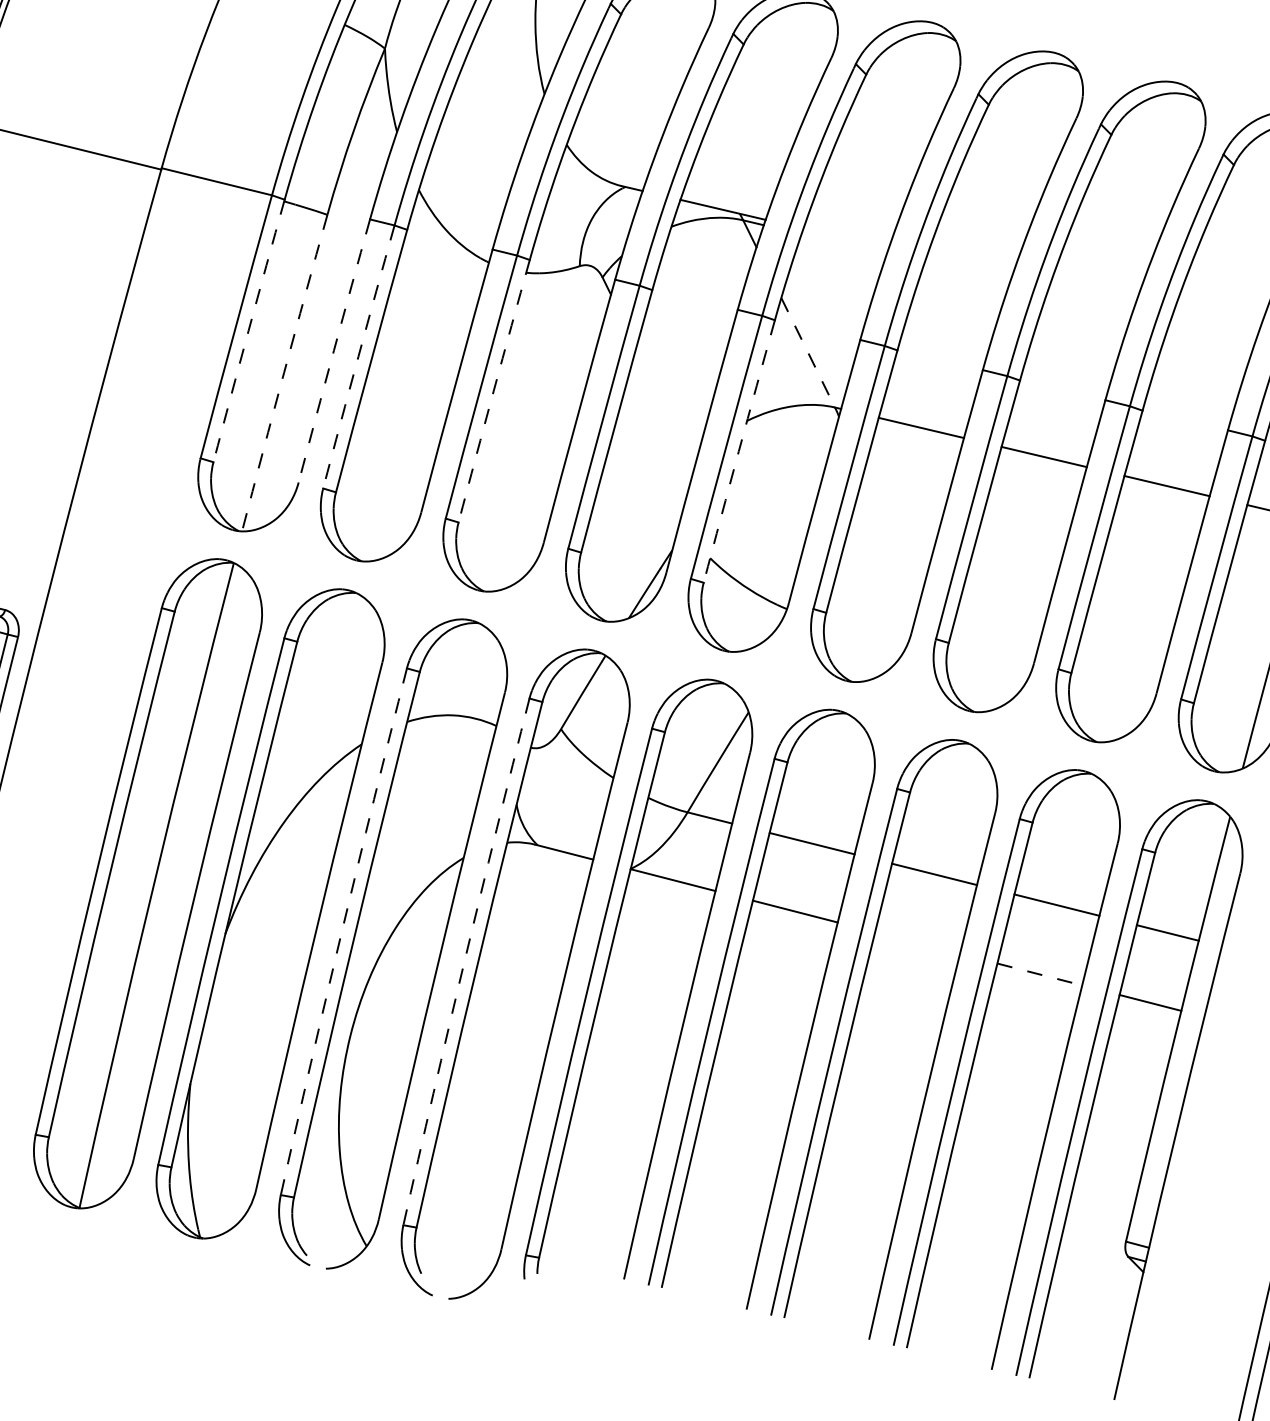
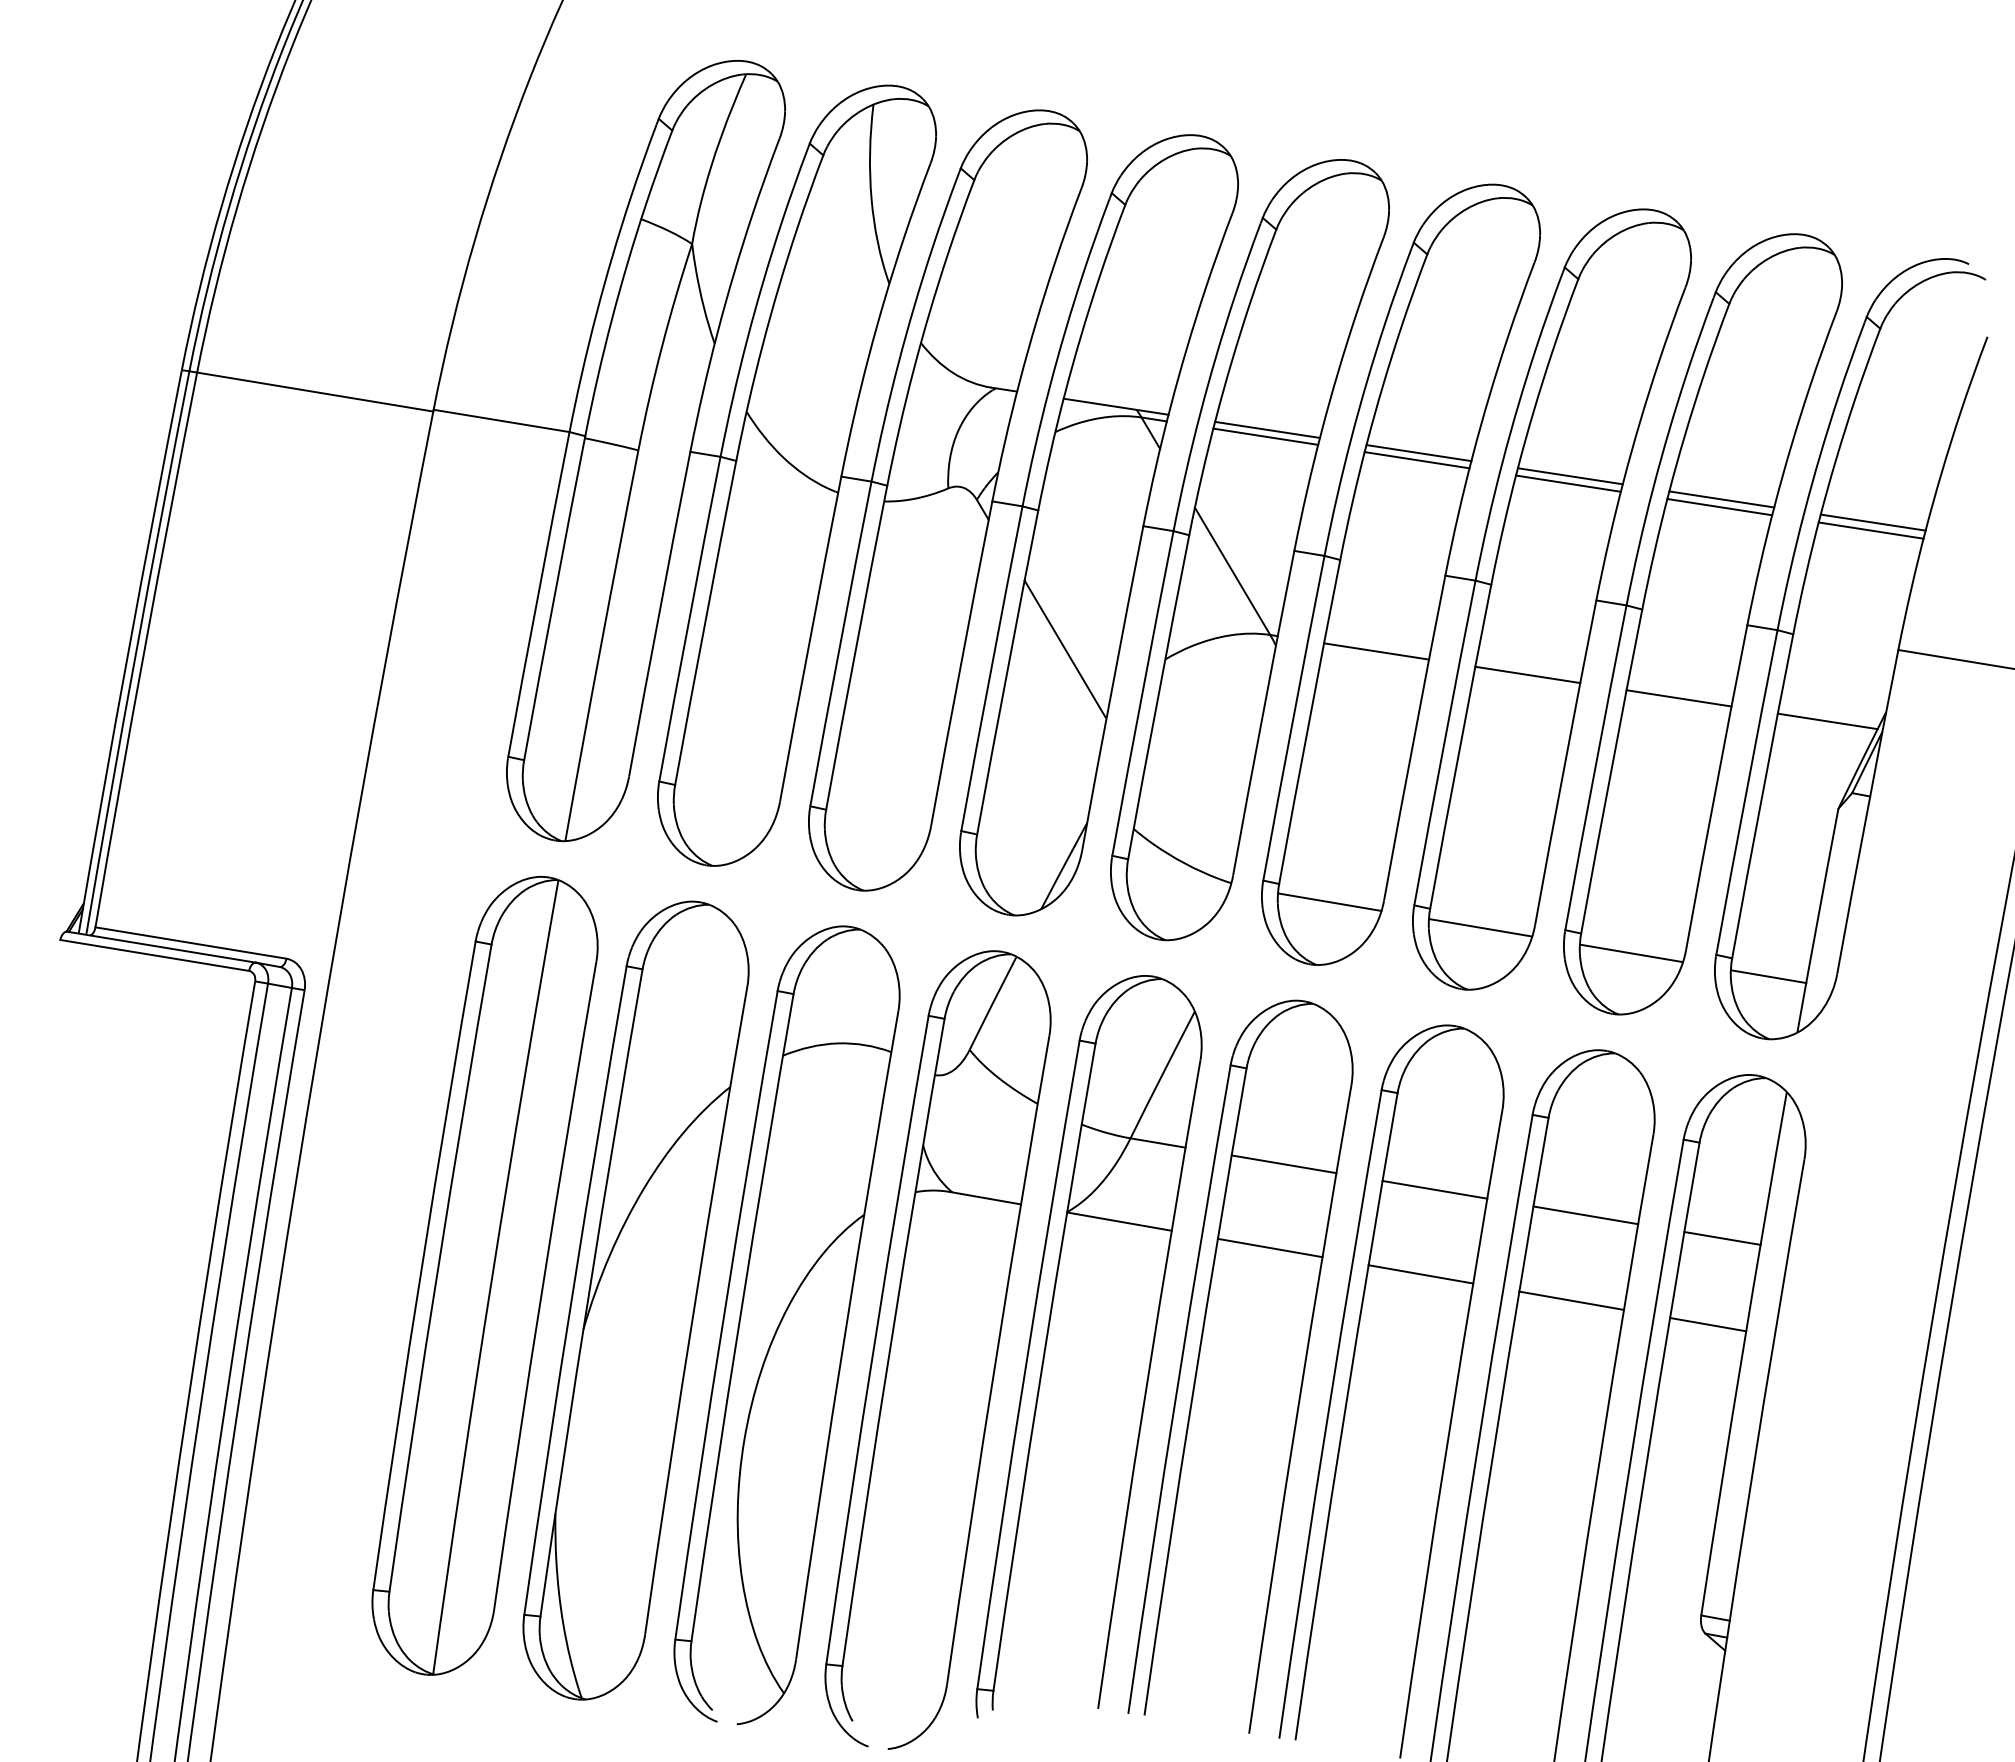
line: (846, 238) -> (1267, 429), added
line: (843, 244) -> (1265, 436), added
line: (968, 267) -> (1418, 453), added
line: (966, 273) -> (1416, 460), added
line: (1091, 296) -> (1569, 476), added
line: (1090, 302) -> (1568, 483), added
line: (1214, 325) -> (1721, 499), added
arc: (248, 331) -> (554, 598), dashed -> solid
line: (1212, 331) -> (1719, 507), added
arc: (334, 351) -> (659, 614), dashed -> solid
line: (808, 352) -> (1232, 571), dashed -> solid
arc: (358, 357) -> (689, 619), dashed -> solid
arc: (284, 372) -> (601, 645), dashed -> solid
arc: (494, 391) -> (856, 647), dashed -> solid
line: (664, 405) -> (1064, 648), added
arc: (739, 451) -> (1158, 697), dashed -> solid
line: (866, 630) -> (1329, 901), added
line: (988, 661) -> (1480, 927), added
line: (1111, 692) -> (1631, 953), added
line: (1222, 720) -> (1768, 976), added
arc: (342, 930) -> (724, 1314), dashed -> solid
line: (917, 943) -> (1420, 1274), added
arc: (464, 961) -> (875, 1339), dashed -> solid
line: (1040, 974) -> (1572, 1300), dashed -> solid

